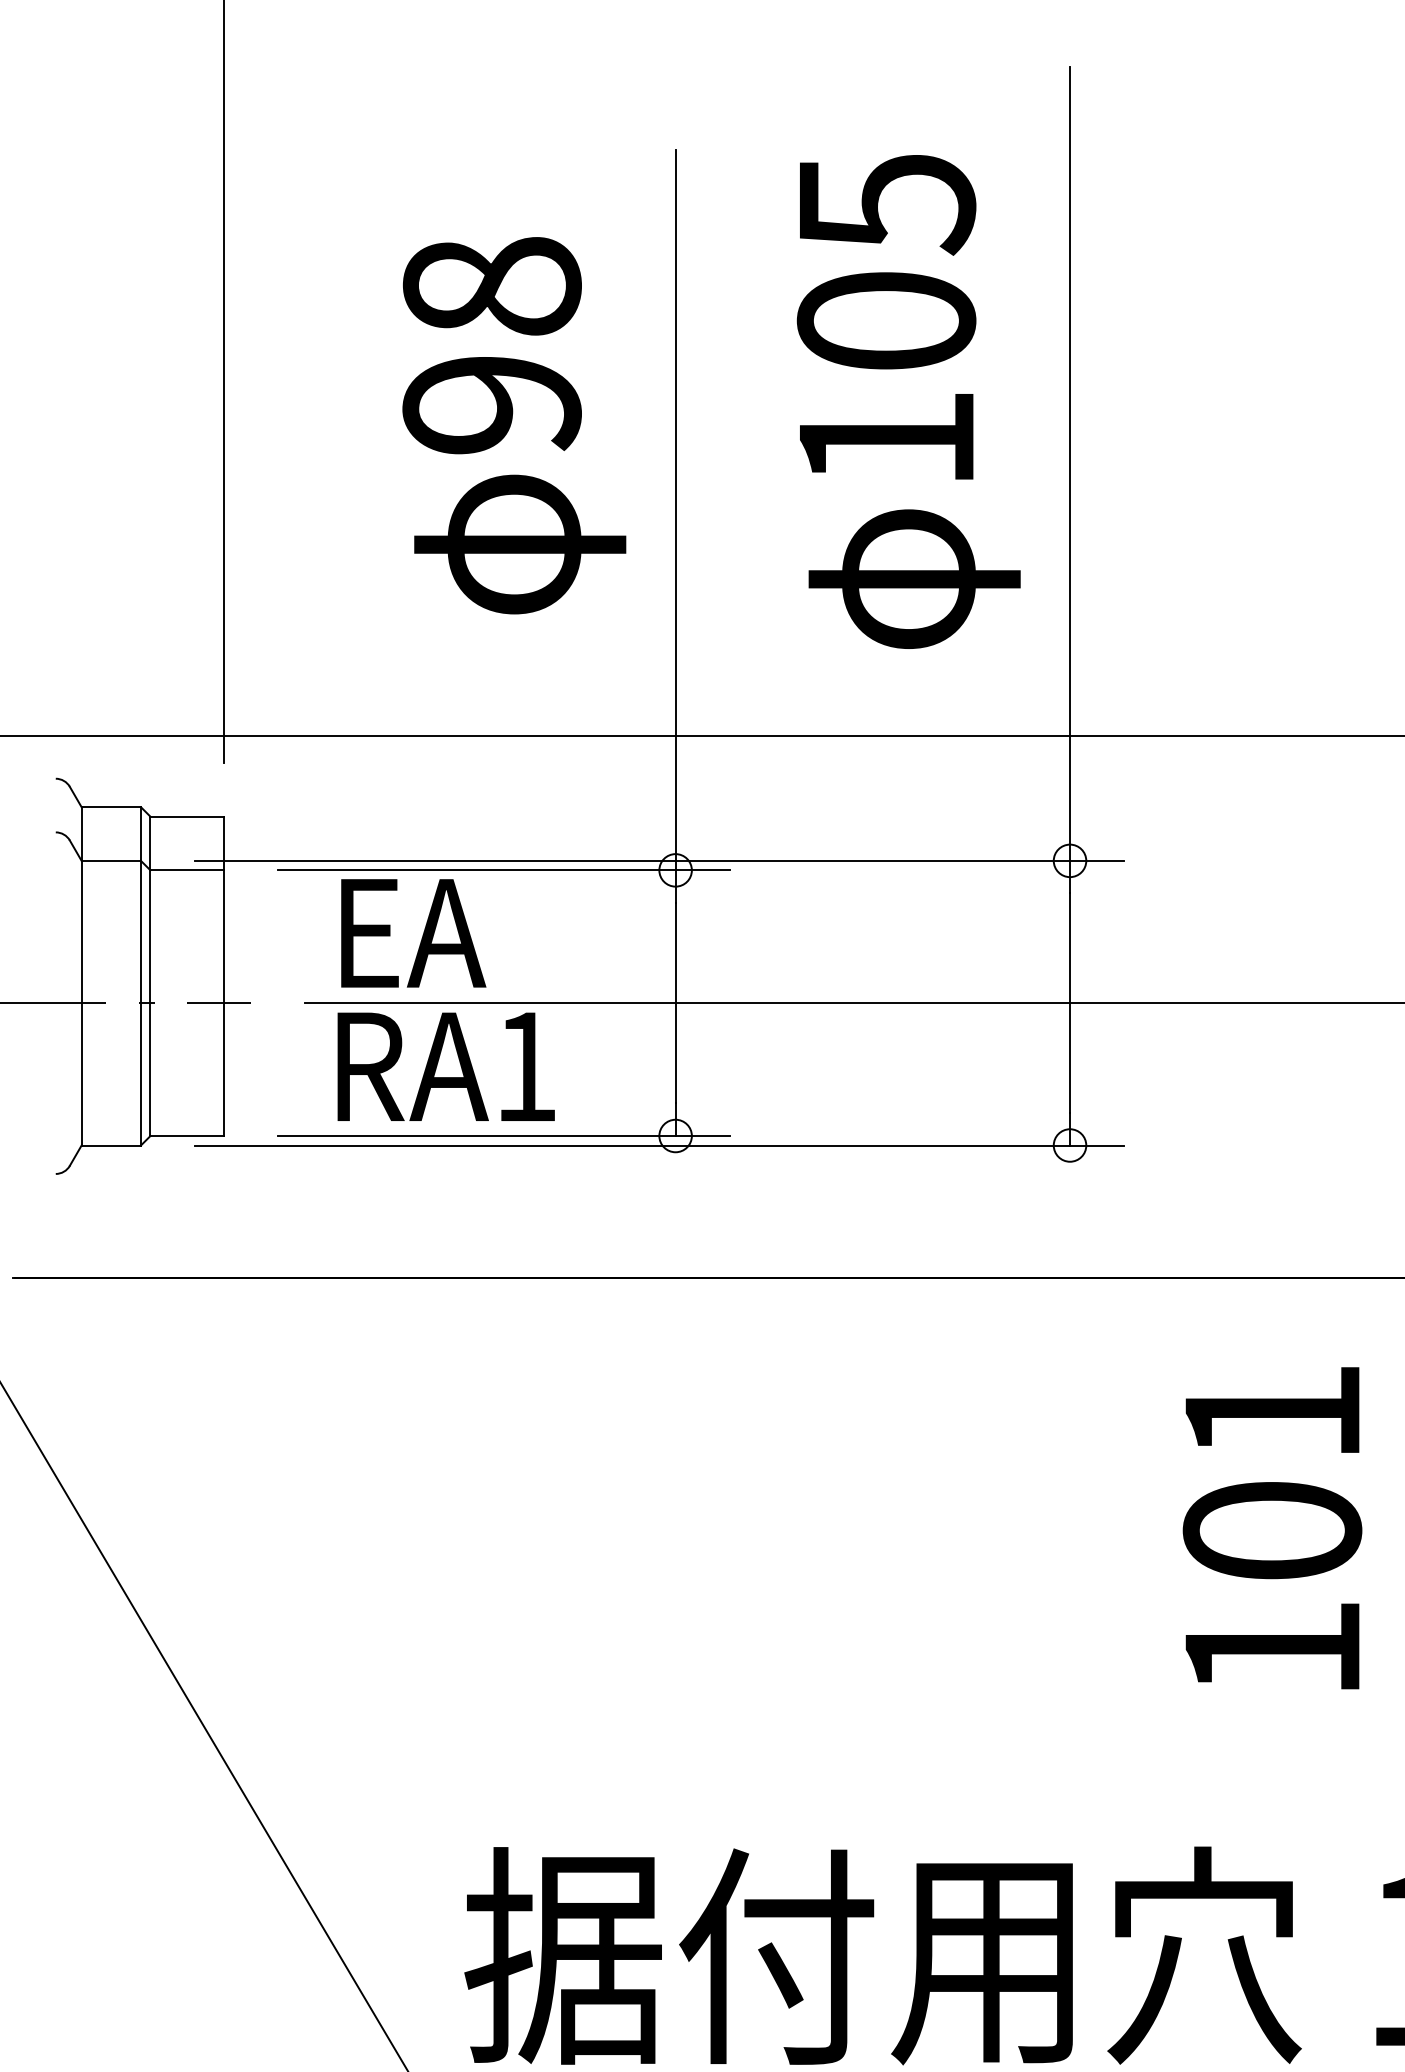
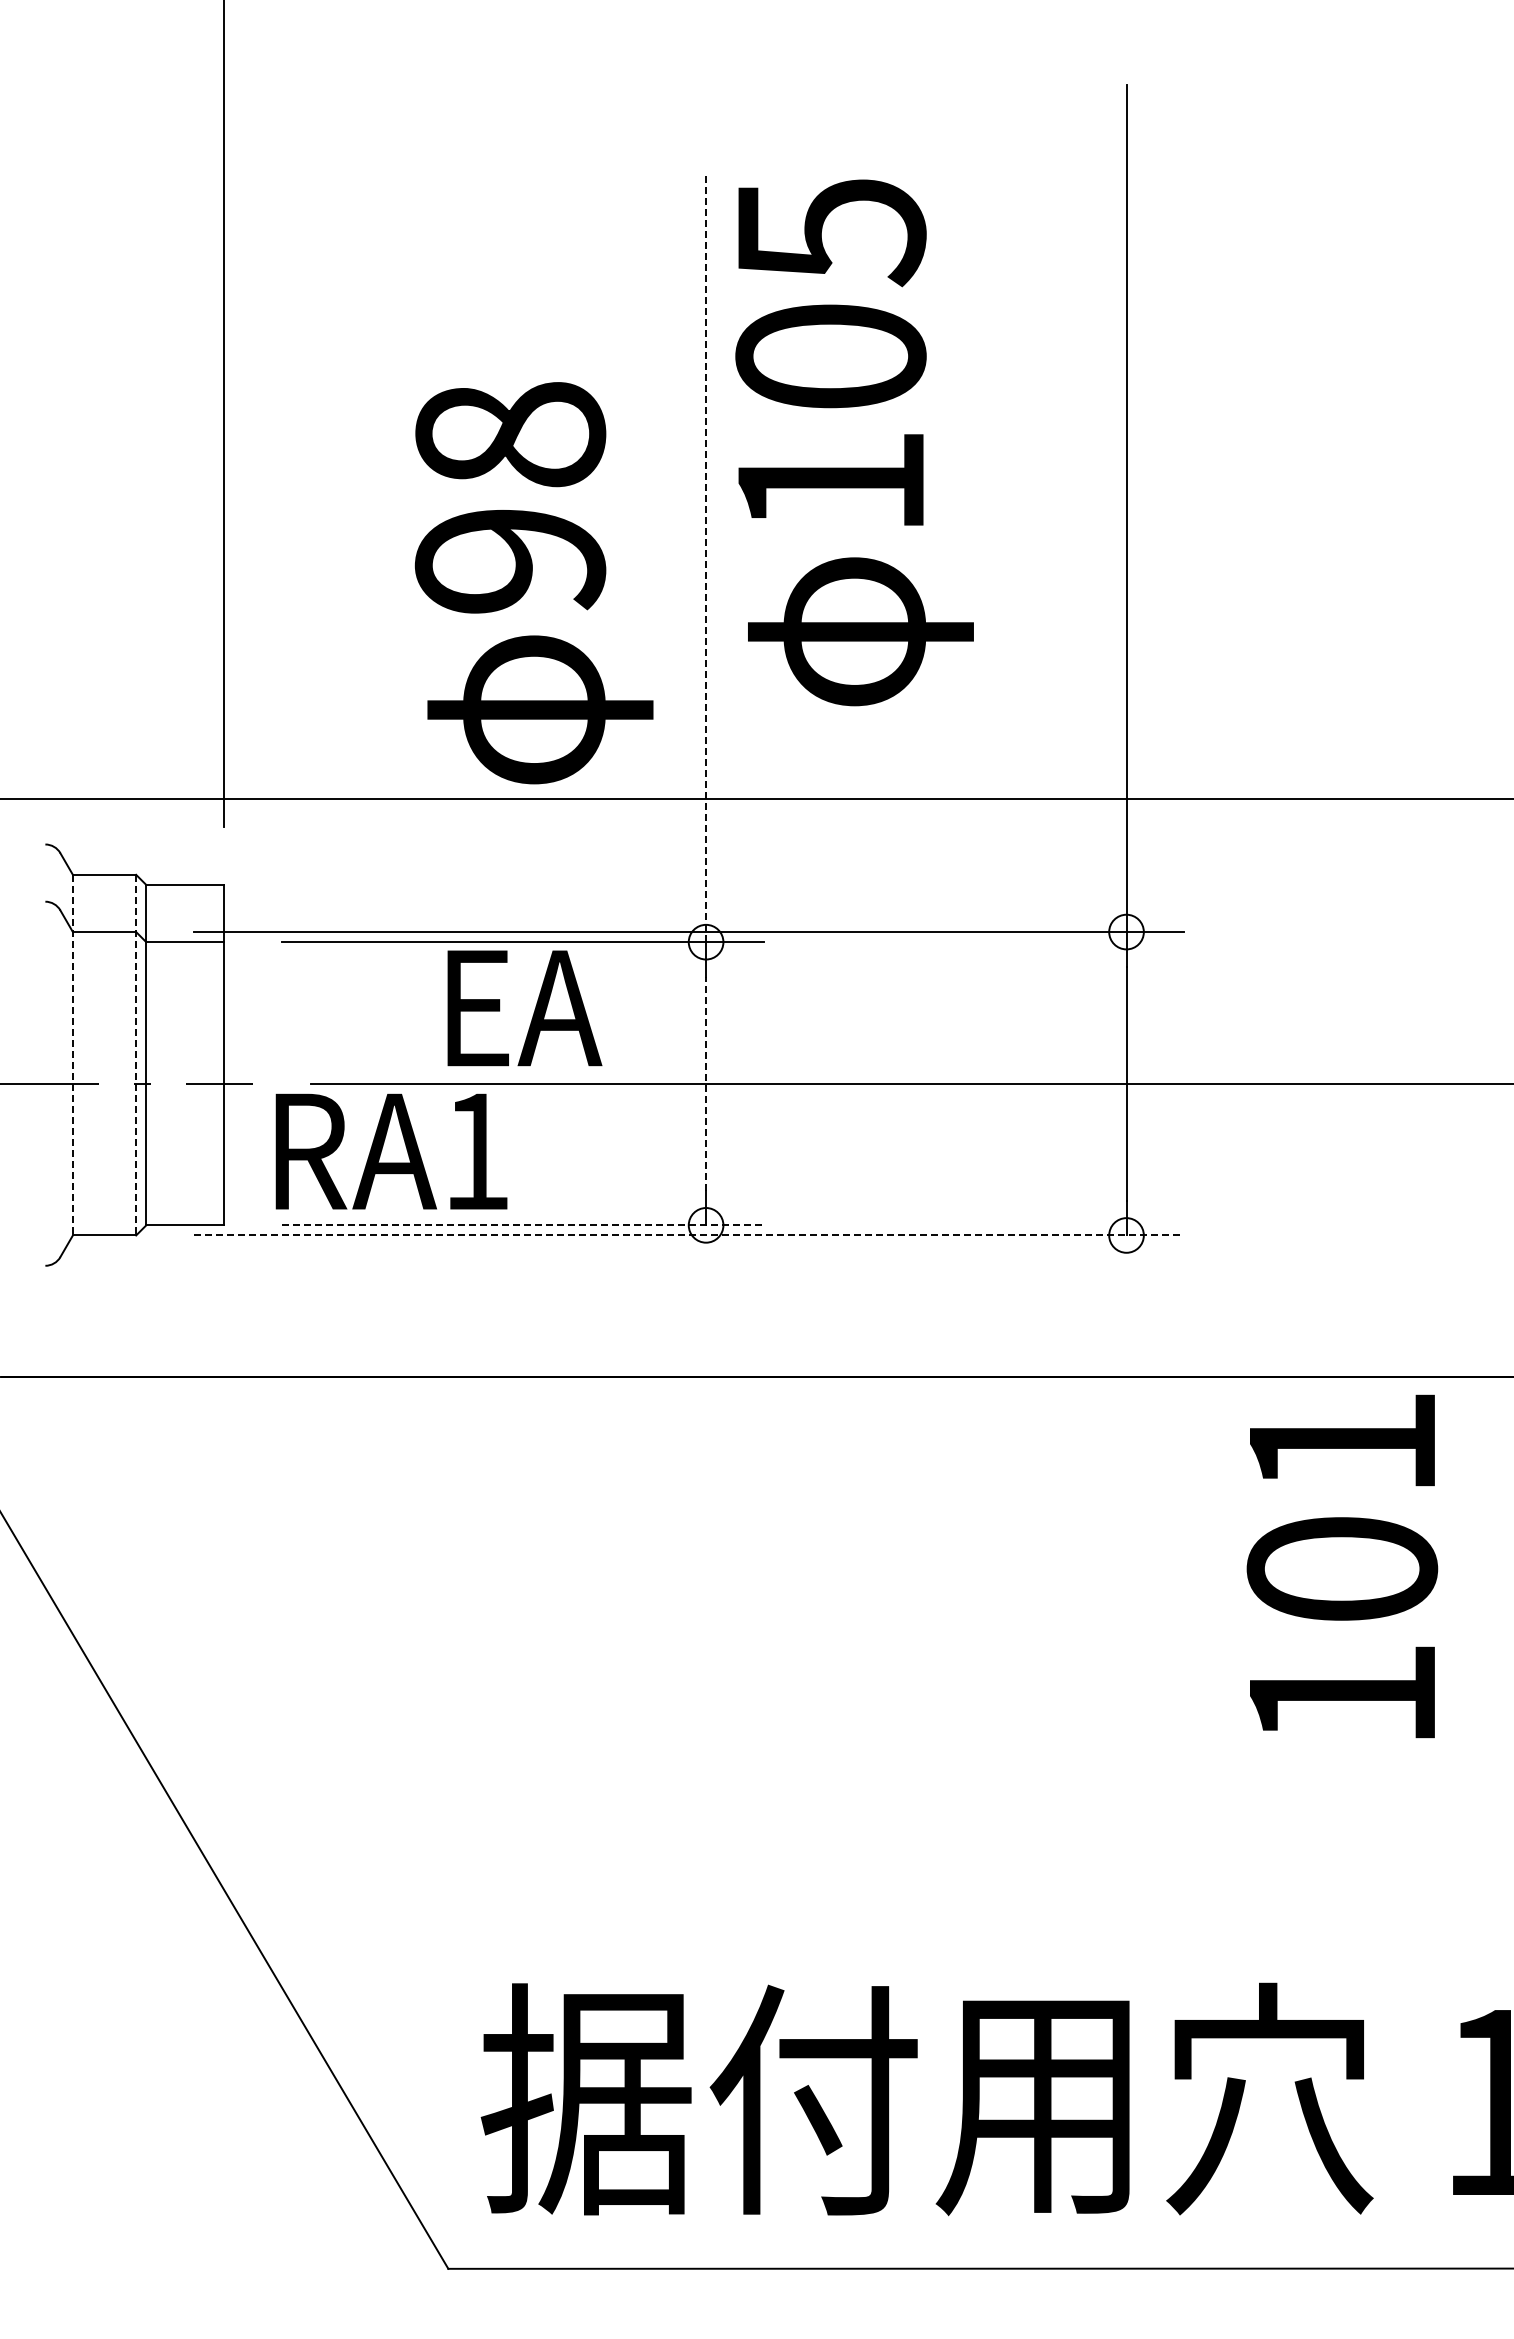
text: (908, 401) -> (854, 442), moved
text: (513, 426) -> (533, 583), moved
line: (675, 510) -> (706, 558), solid -> dashed
text: (413, 933) -> (524, 1008), moved
line: (81, 976) -> (72, 1055), solid -> dashed
line: (141, 976) -> (136, 1055), solid -> dashed
line: (675, 1002) -> (706, 1083), solid -> dashed
text: (446, 1066) -> (391, 1151), moved
line: (503, 1136) -> (522, 1225), solid -> dashed
line: (660, 1145) -> (689, 1235), solid -> dashed
text: (1272, 1528) -> (1342, 1566), moved

